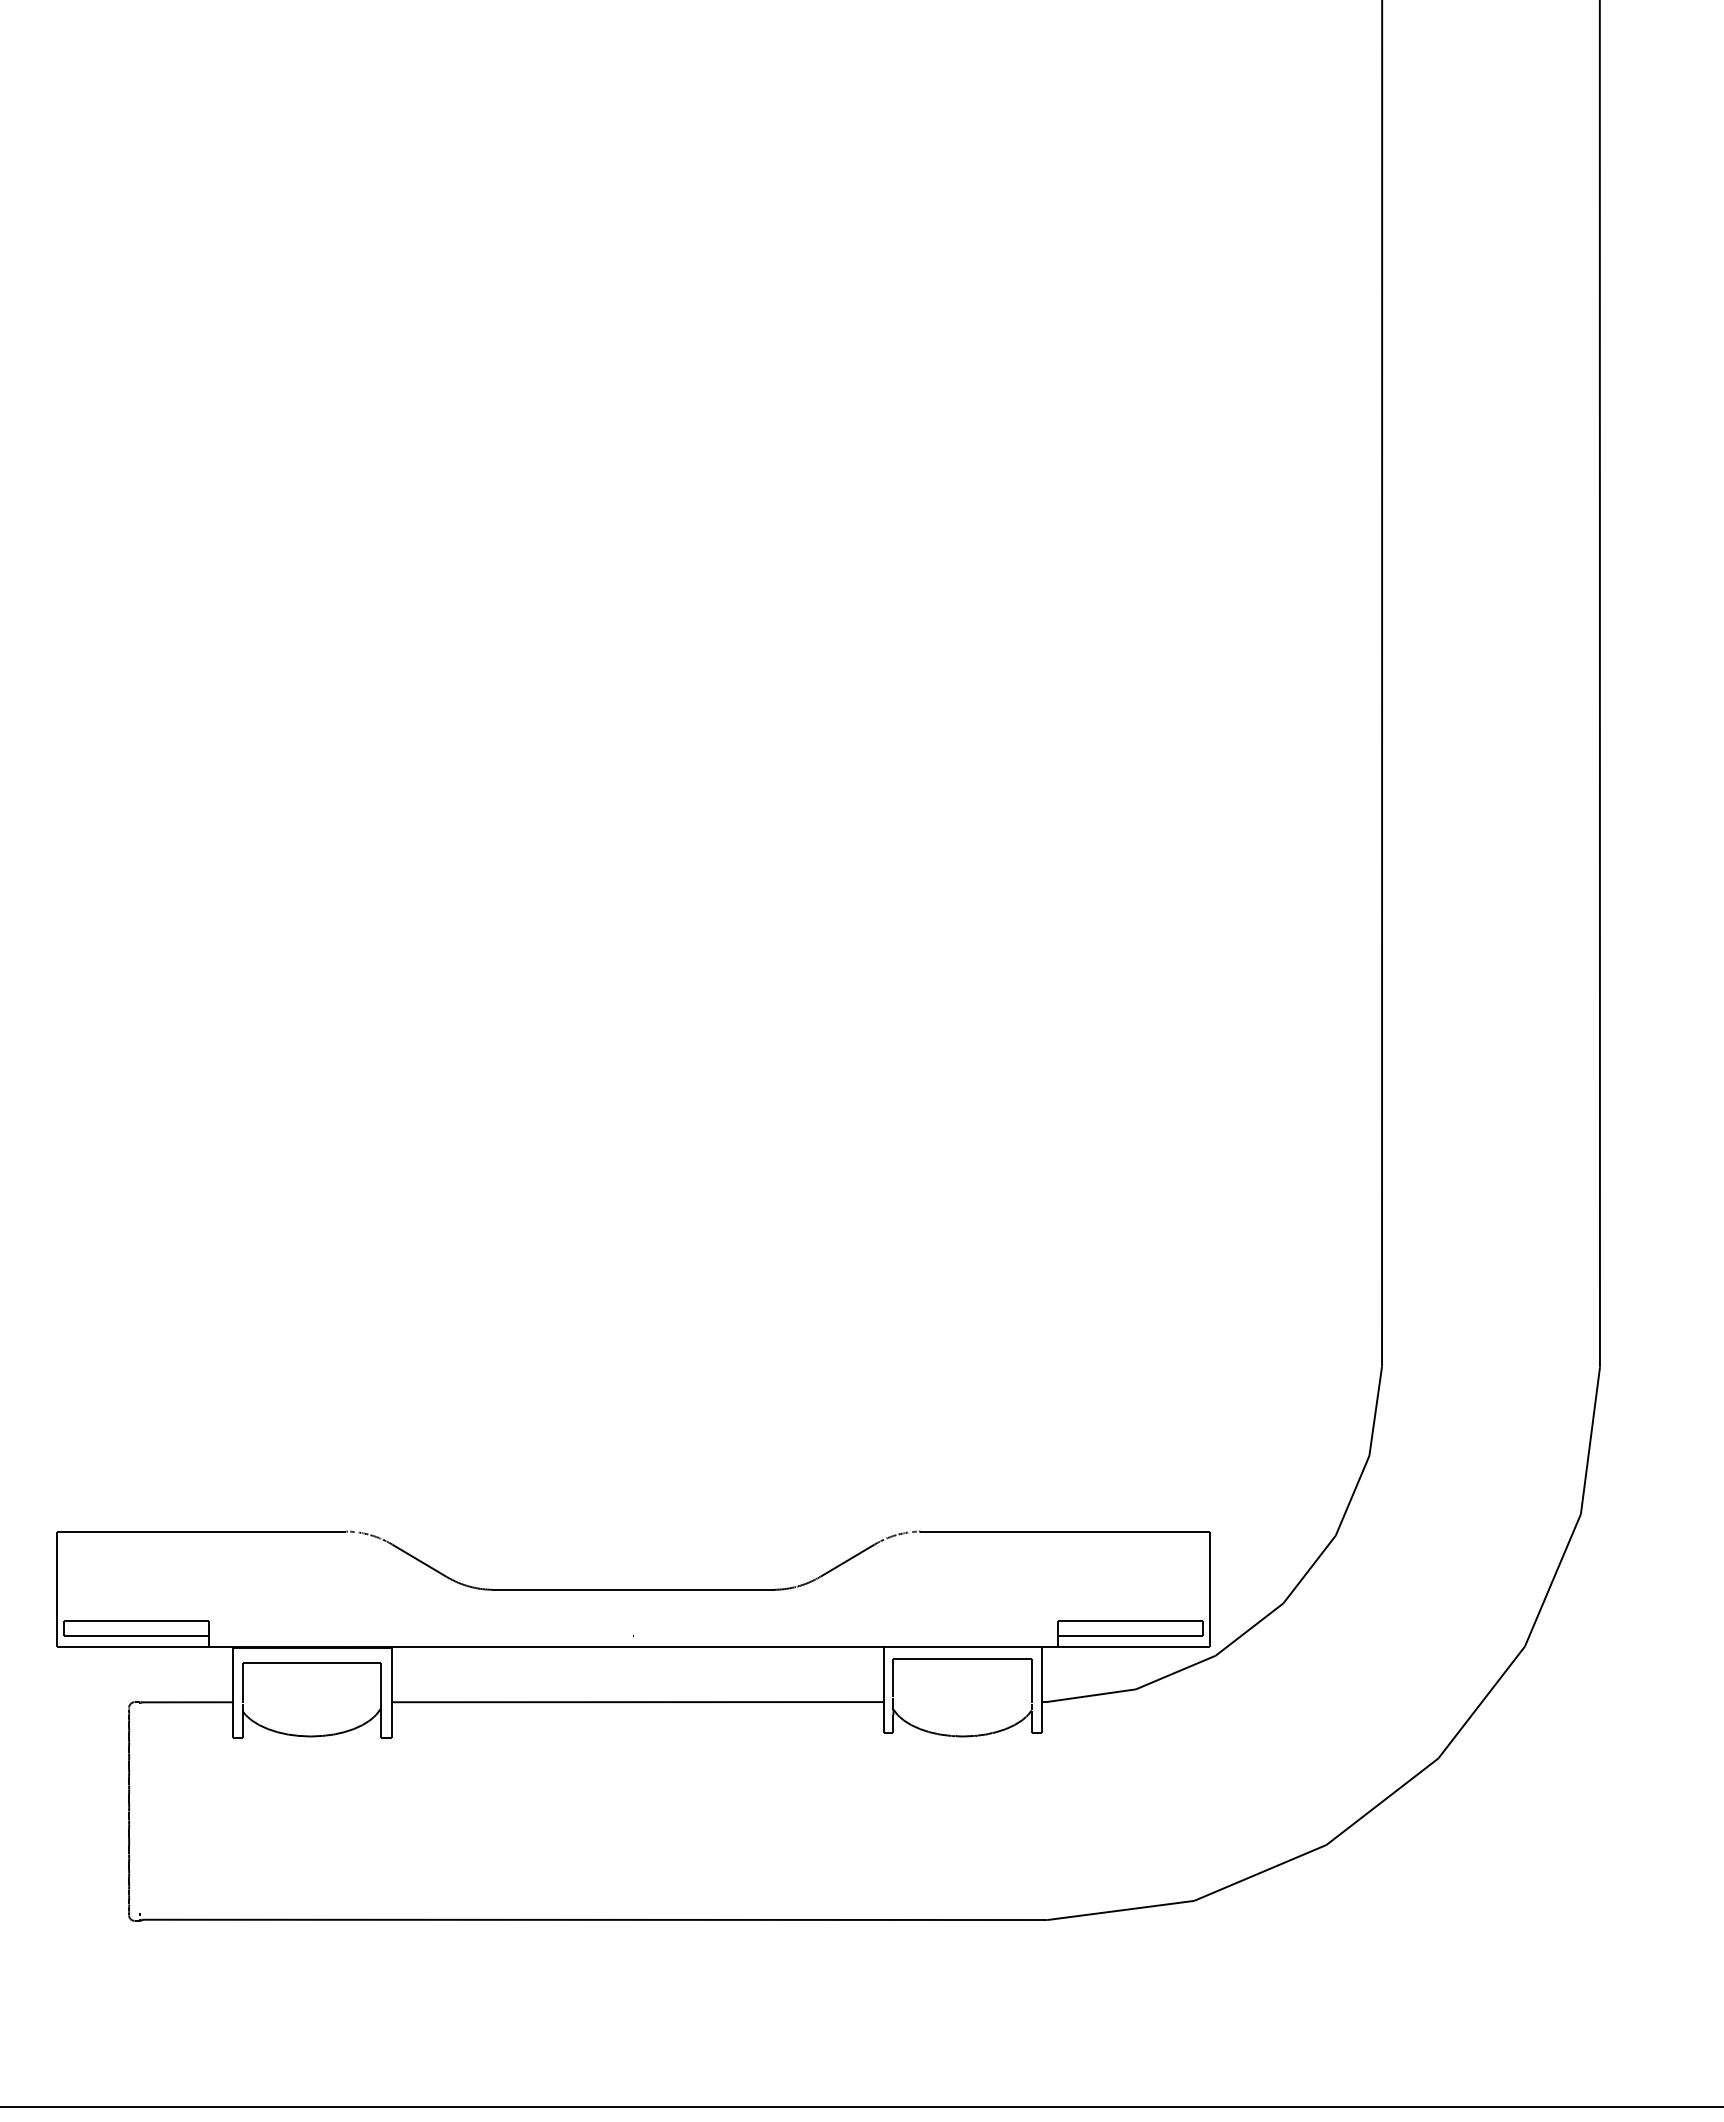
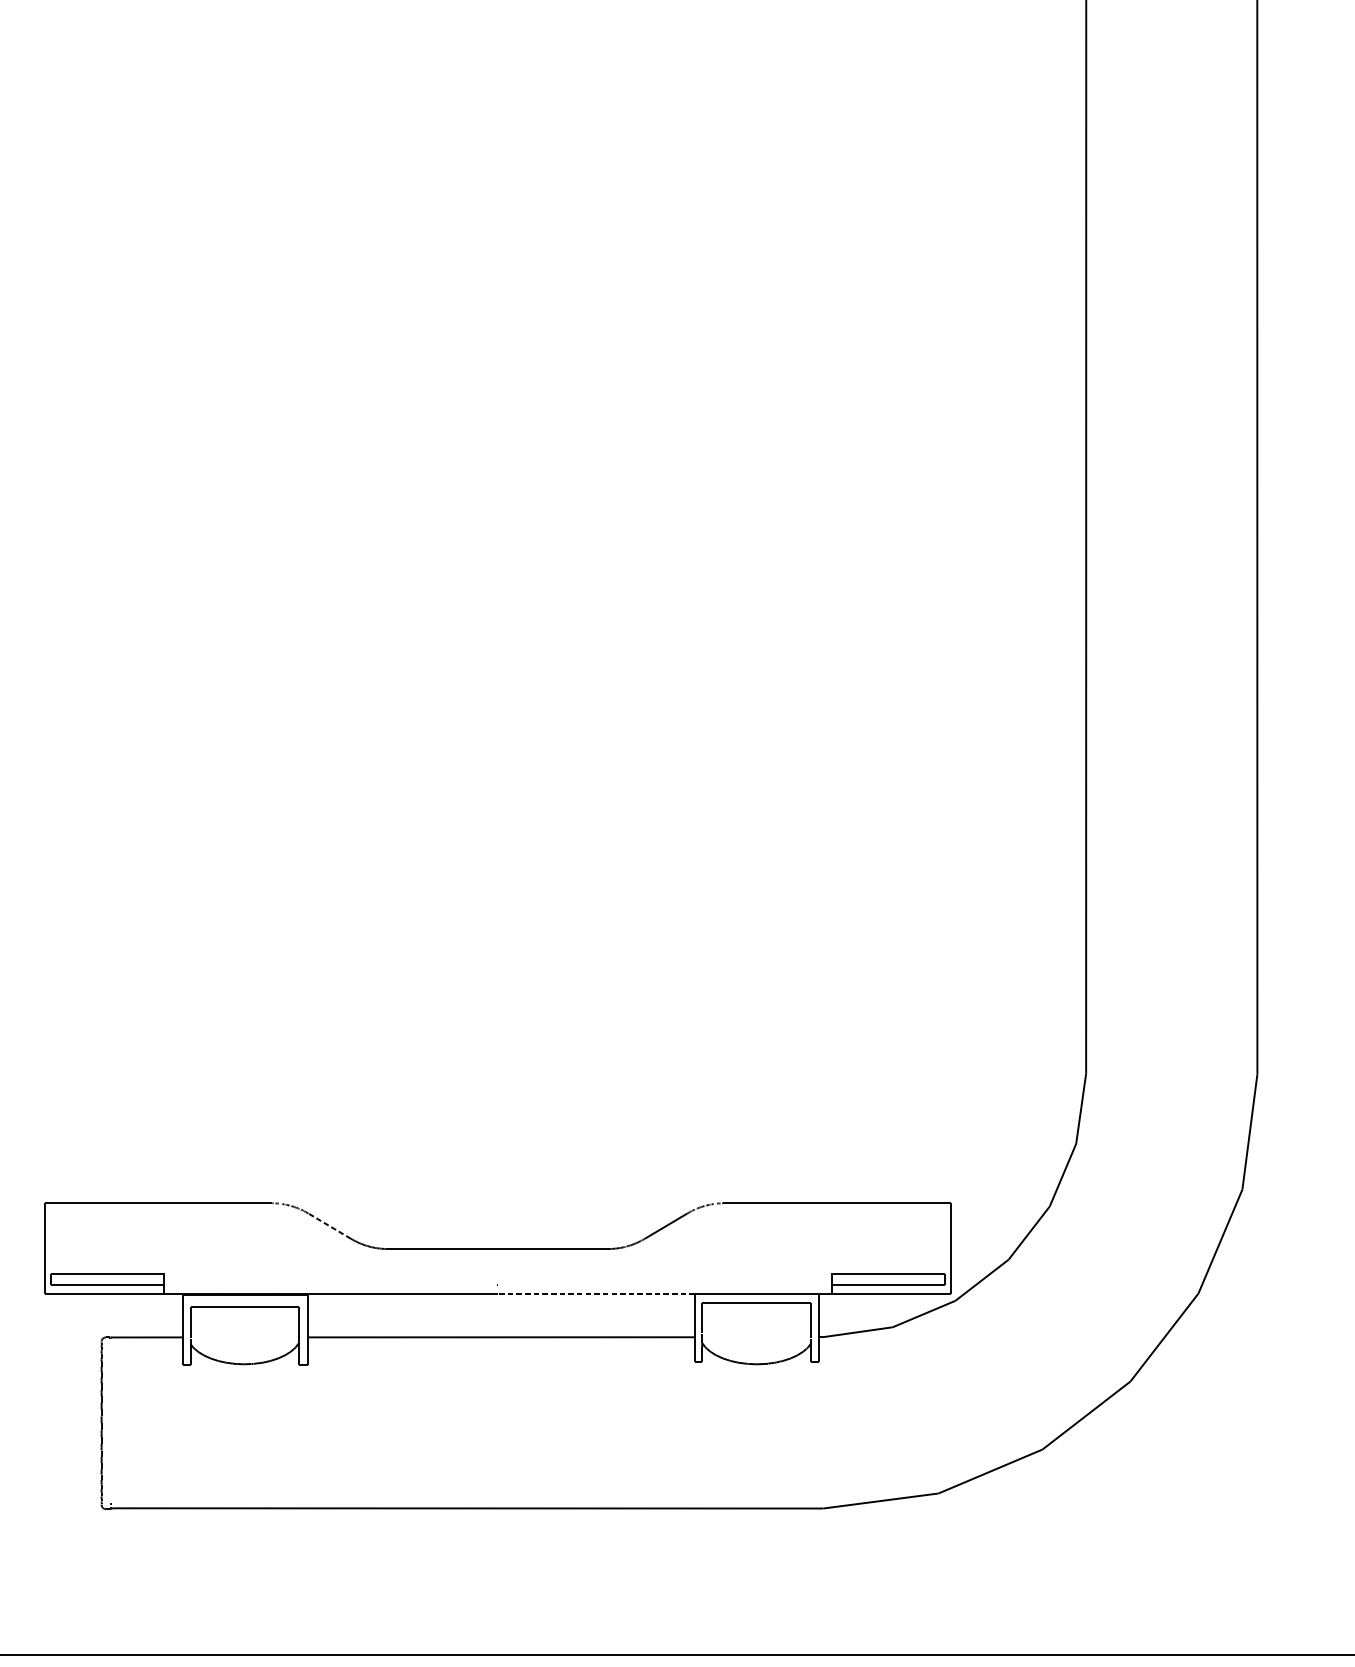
line: (418, 1560) -> (328, 1226), solid -> dashed
line: (759, 1646) -> (596, 1293), solid -> dashed

